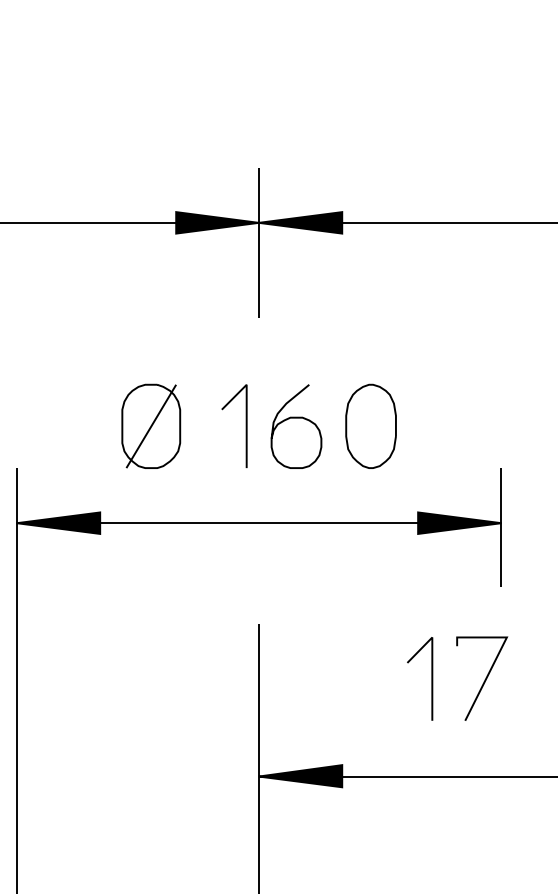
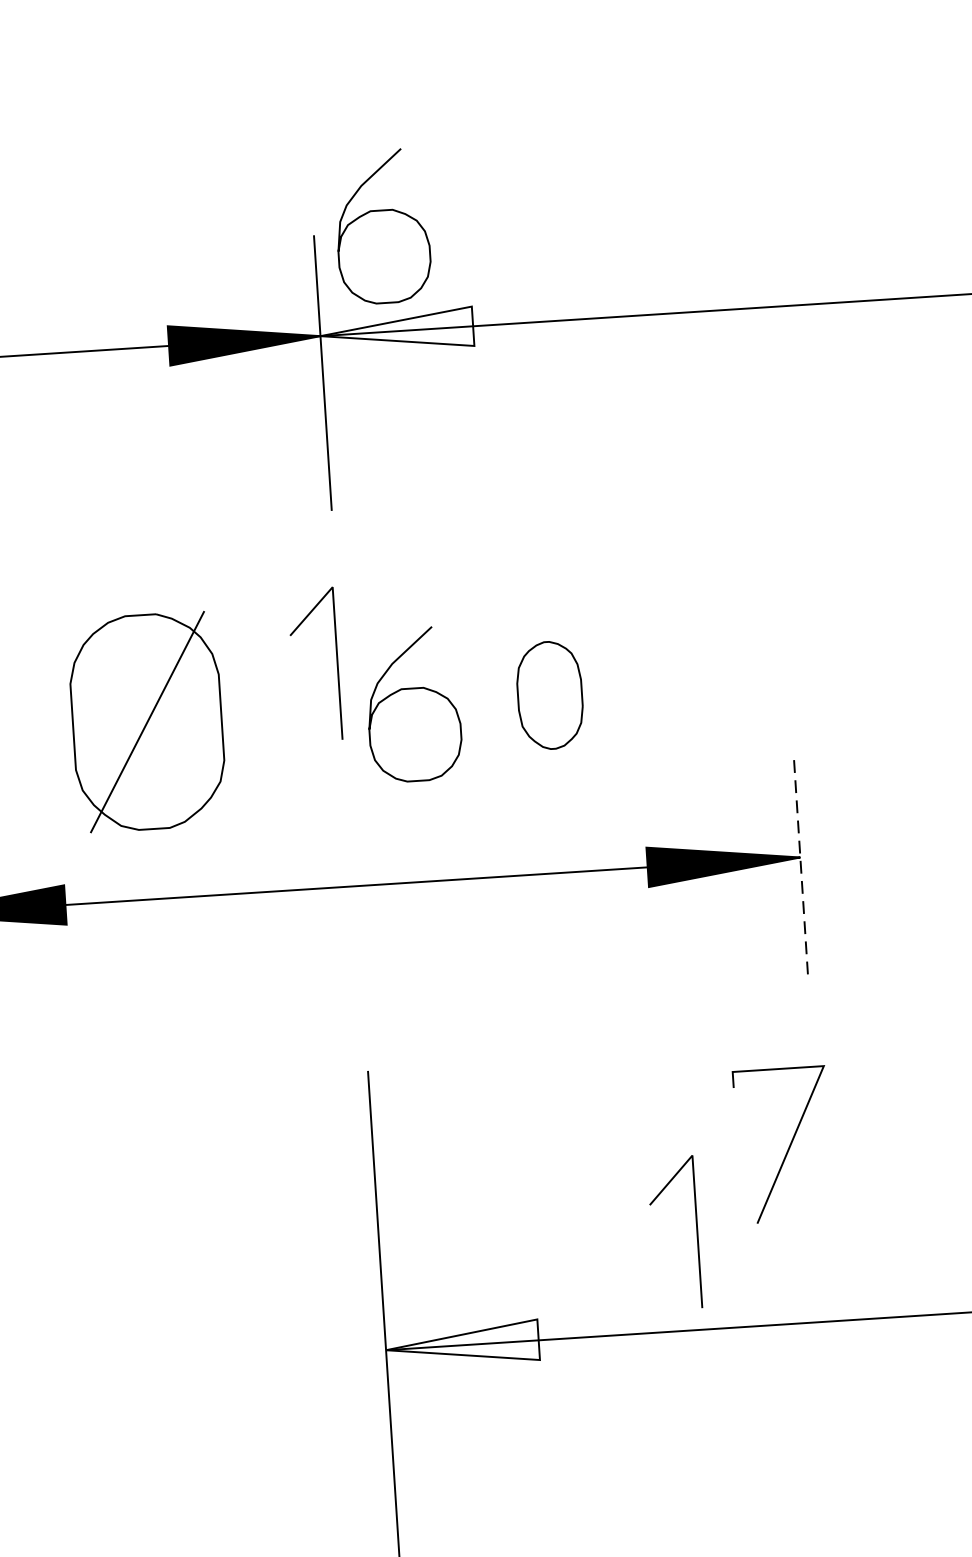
curve: (296, 157) -> (381, 211), added
fill: (300, 222) -> (396, 330), removed
part: (151, 425) -> (147, 719), size x1.4
line: (245, 425) -> (335, 661), moved
part: (370, 425) -> (548, 694), size x0.7
line: (501, 527) -> (800, 865), solid -> dashed
line: (431, 678) -> (695, 1230), moved
fill: (300, 776) -> (462, 1345), removed

